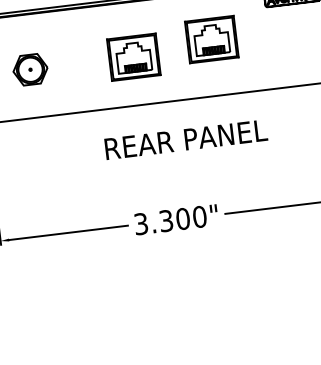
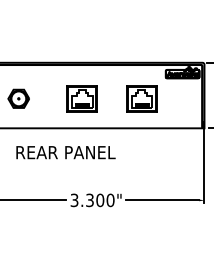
part: (211, 39) -> (141, 98), moved
text: (185, 139) -> (65, 152), moved

